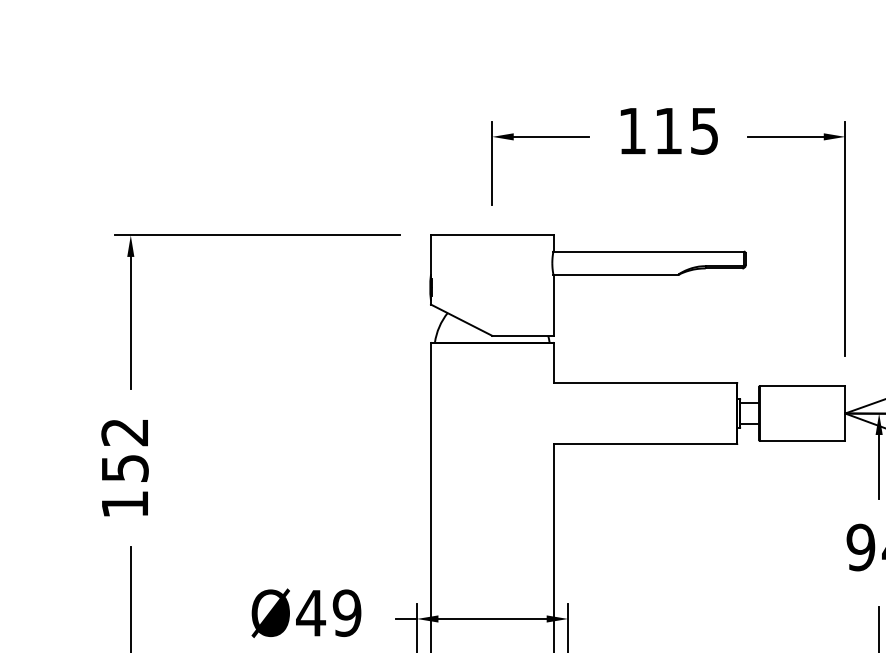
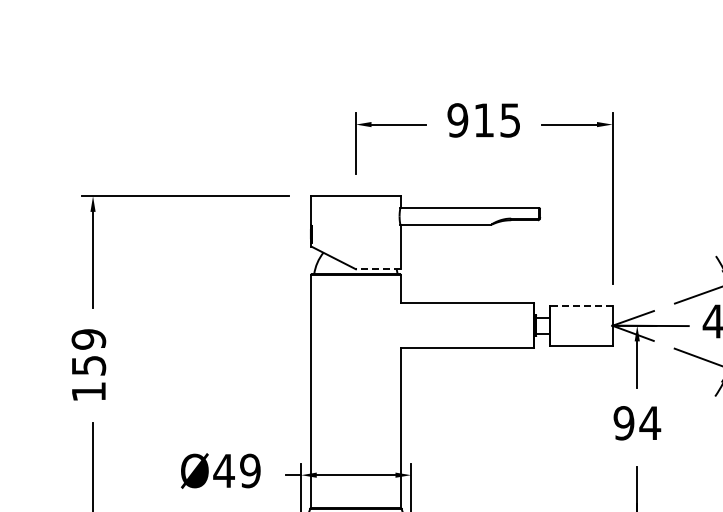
text: (631, 131) -> (457, 120), 115 -> 915
line: (521, 336) -> (377, 269), solid -> dashed
line: (802, 385) -> (581, 305), solid -> dashed
text: (124, 432) -> (88, 339), 152 -> 159

